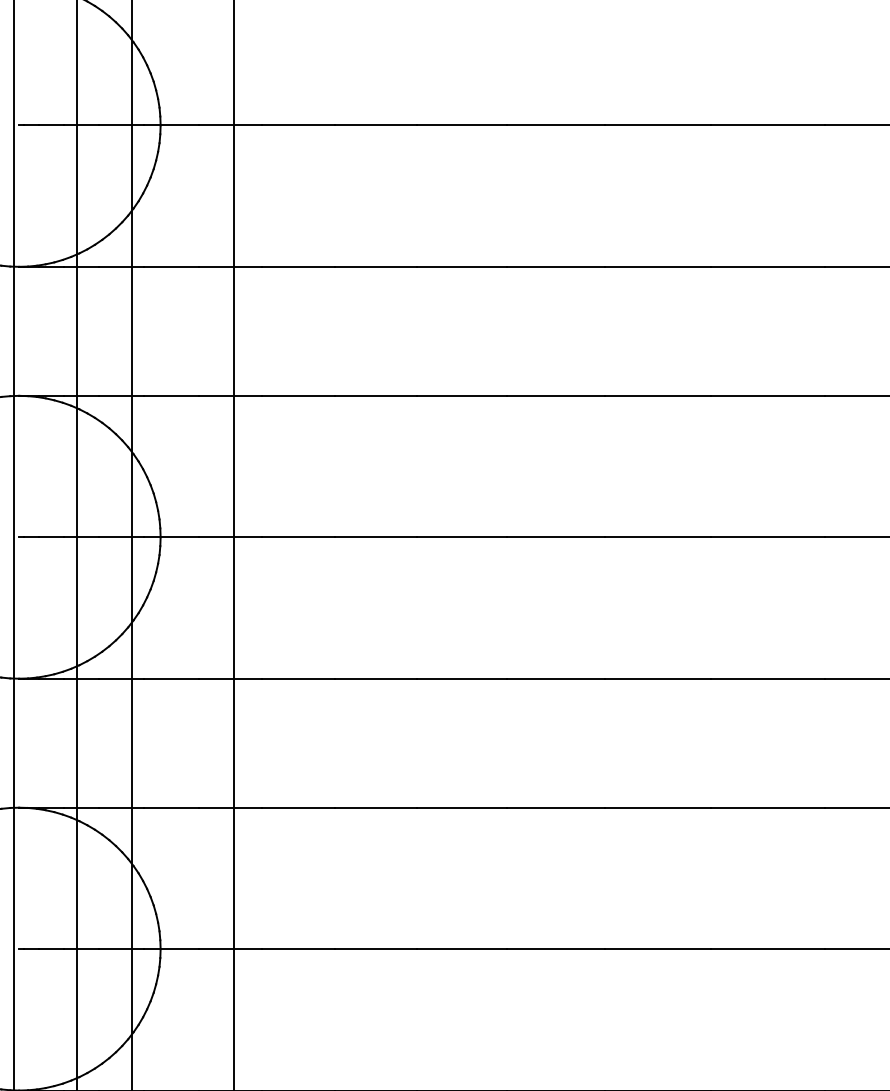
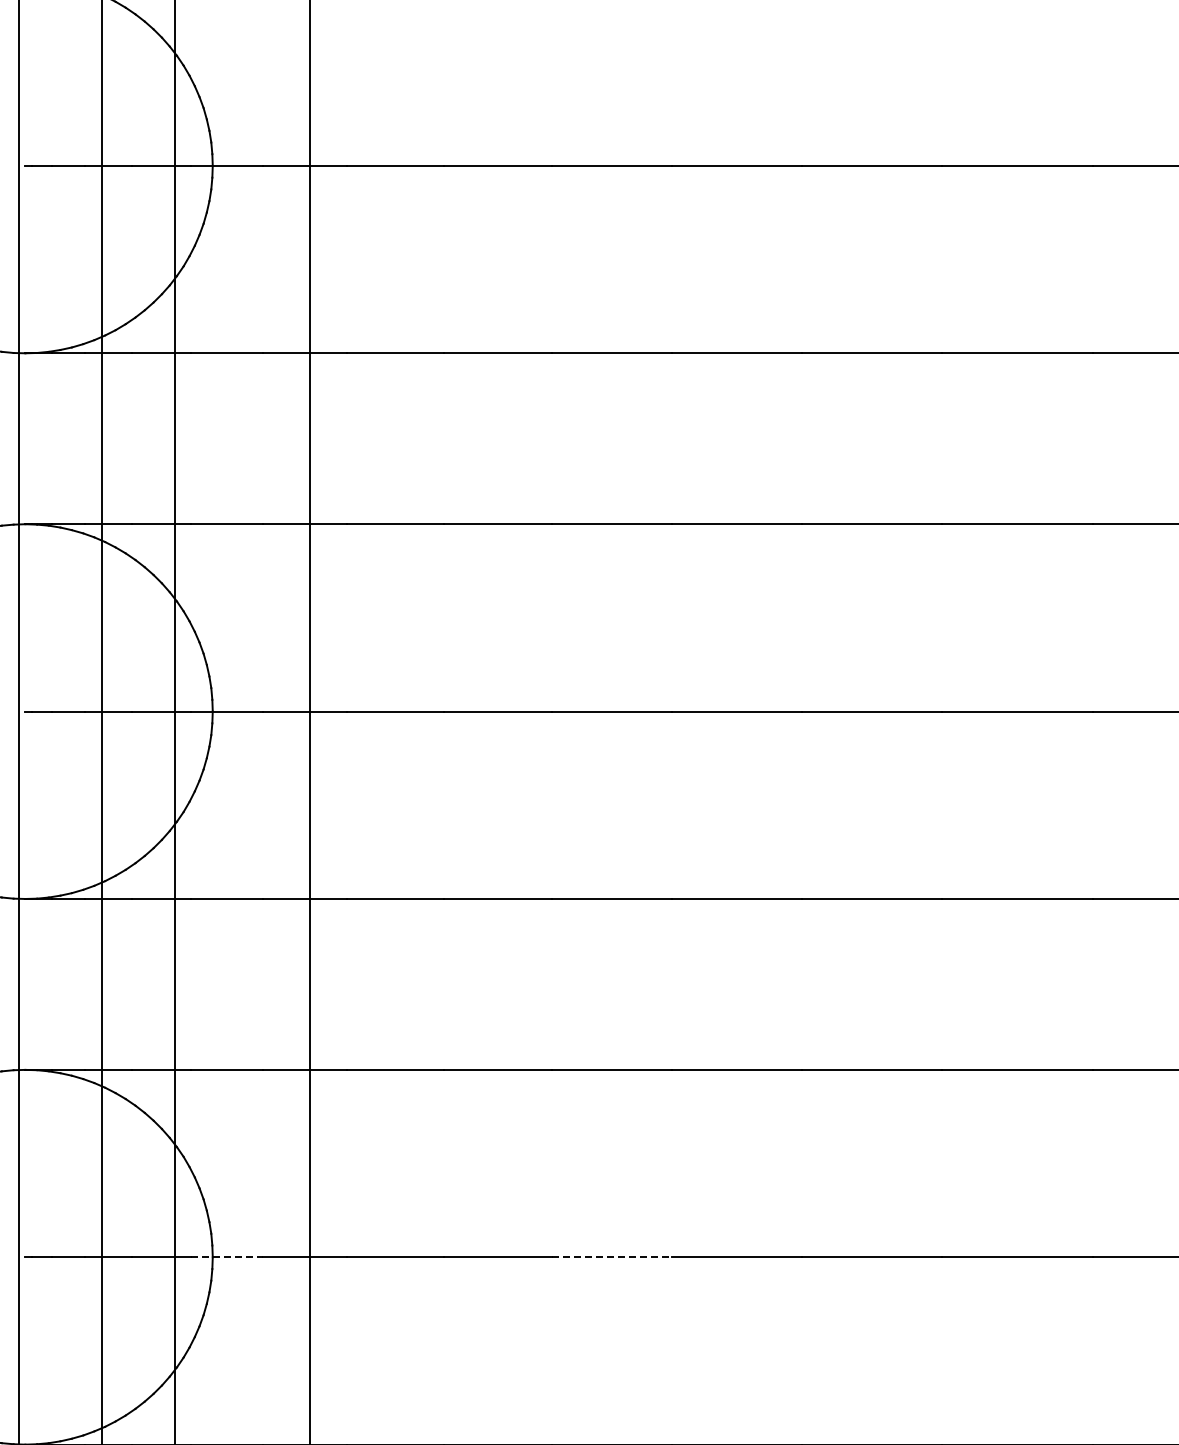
line: (171, 949) -> (227, 1257), solid -> dashed
line: (461, 949) -> (611, 1257), solid -> dashed

